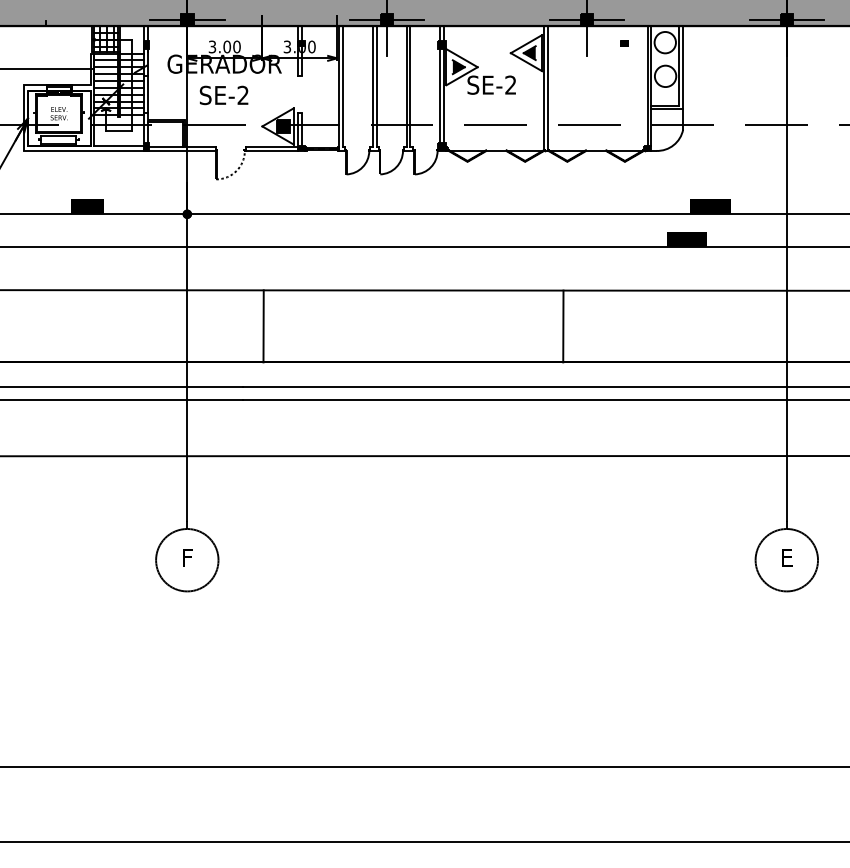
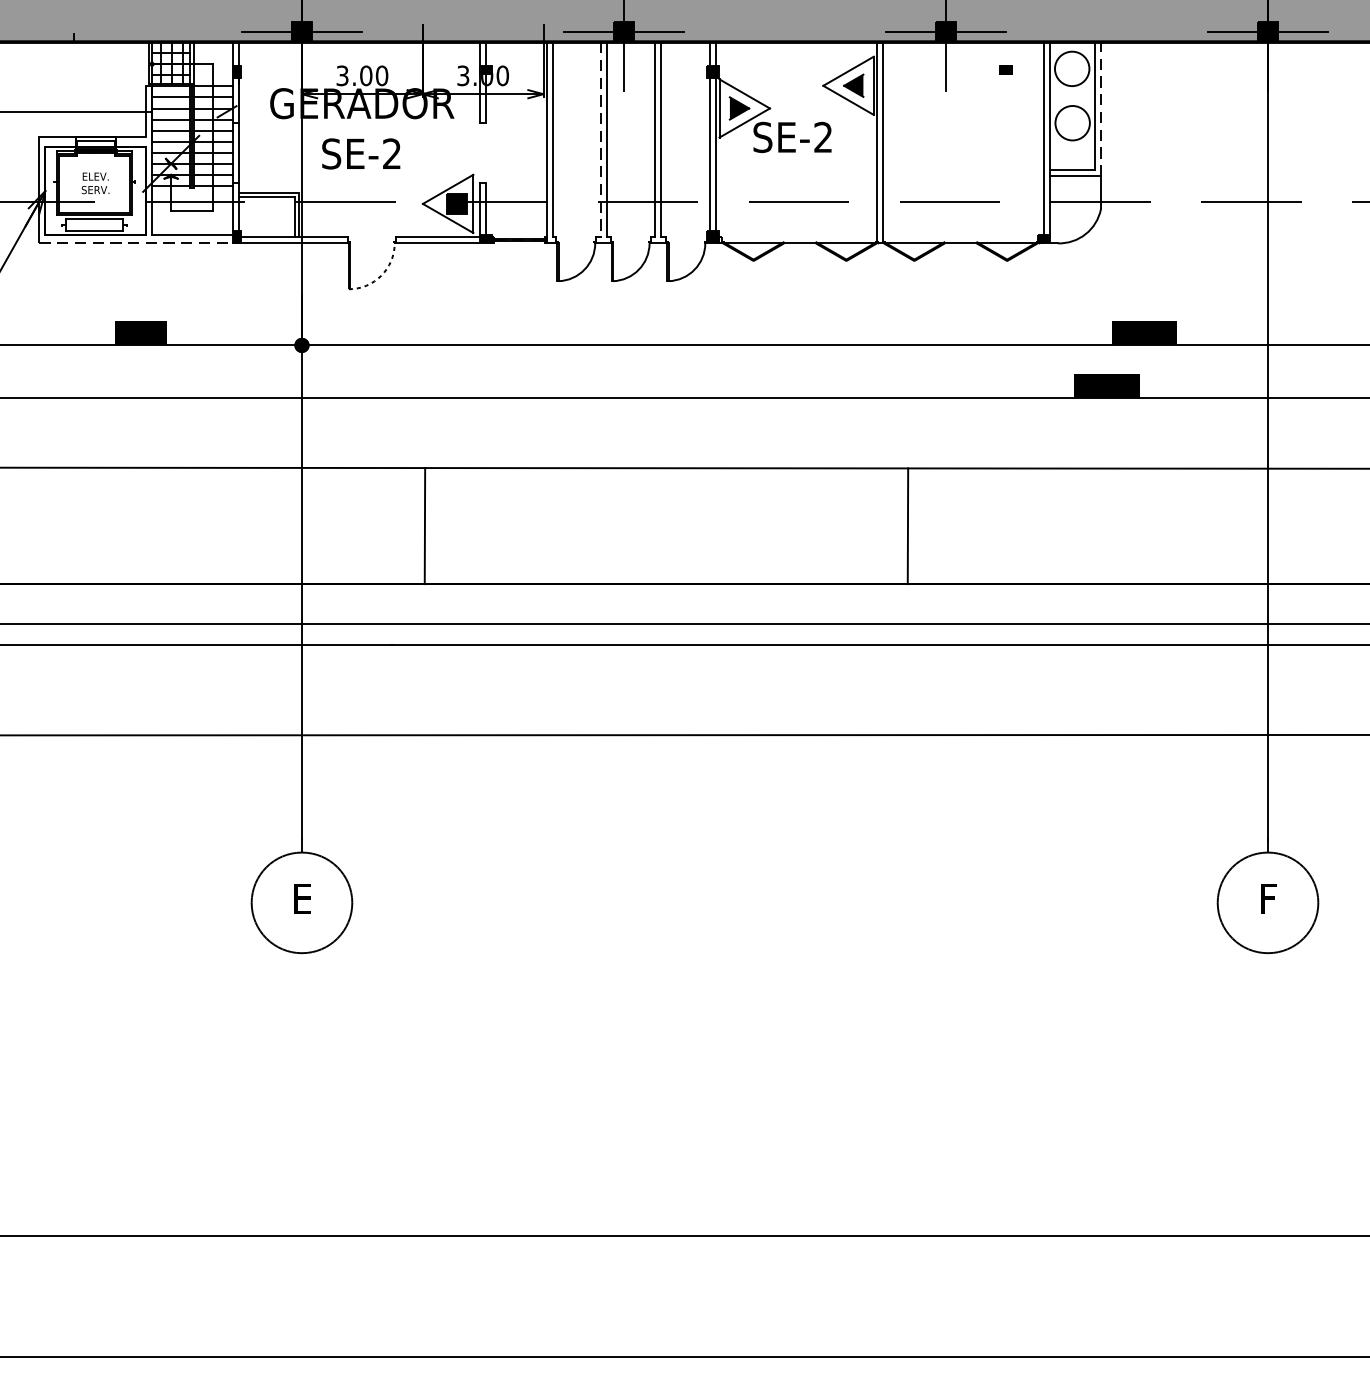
line: (683, 67) -> (1101, 108), solid -> dashed
line: (372, 86) -> (600, 139), solid -> dashed
line: (84, 150) -> (136, 242), solid -> dashed
text: (187, 557) -> (302, 898), F -> E
text: (788, 558) -> (1270, 900), E -> F

